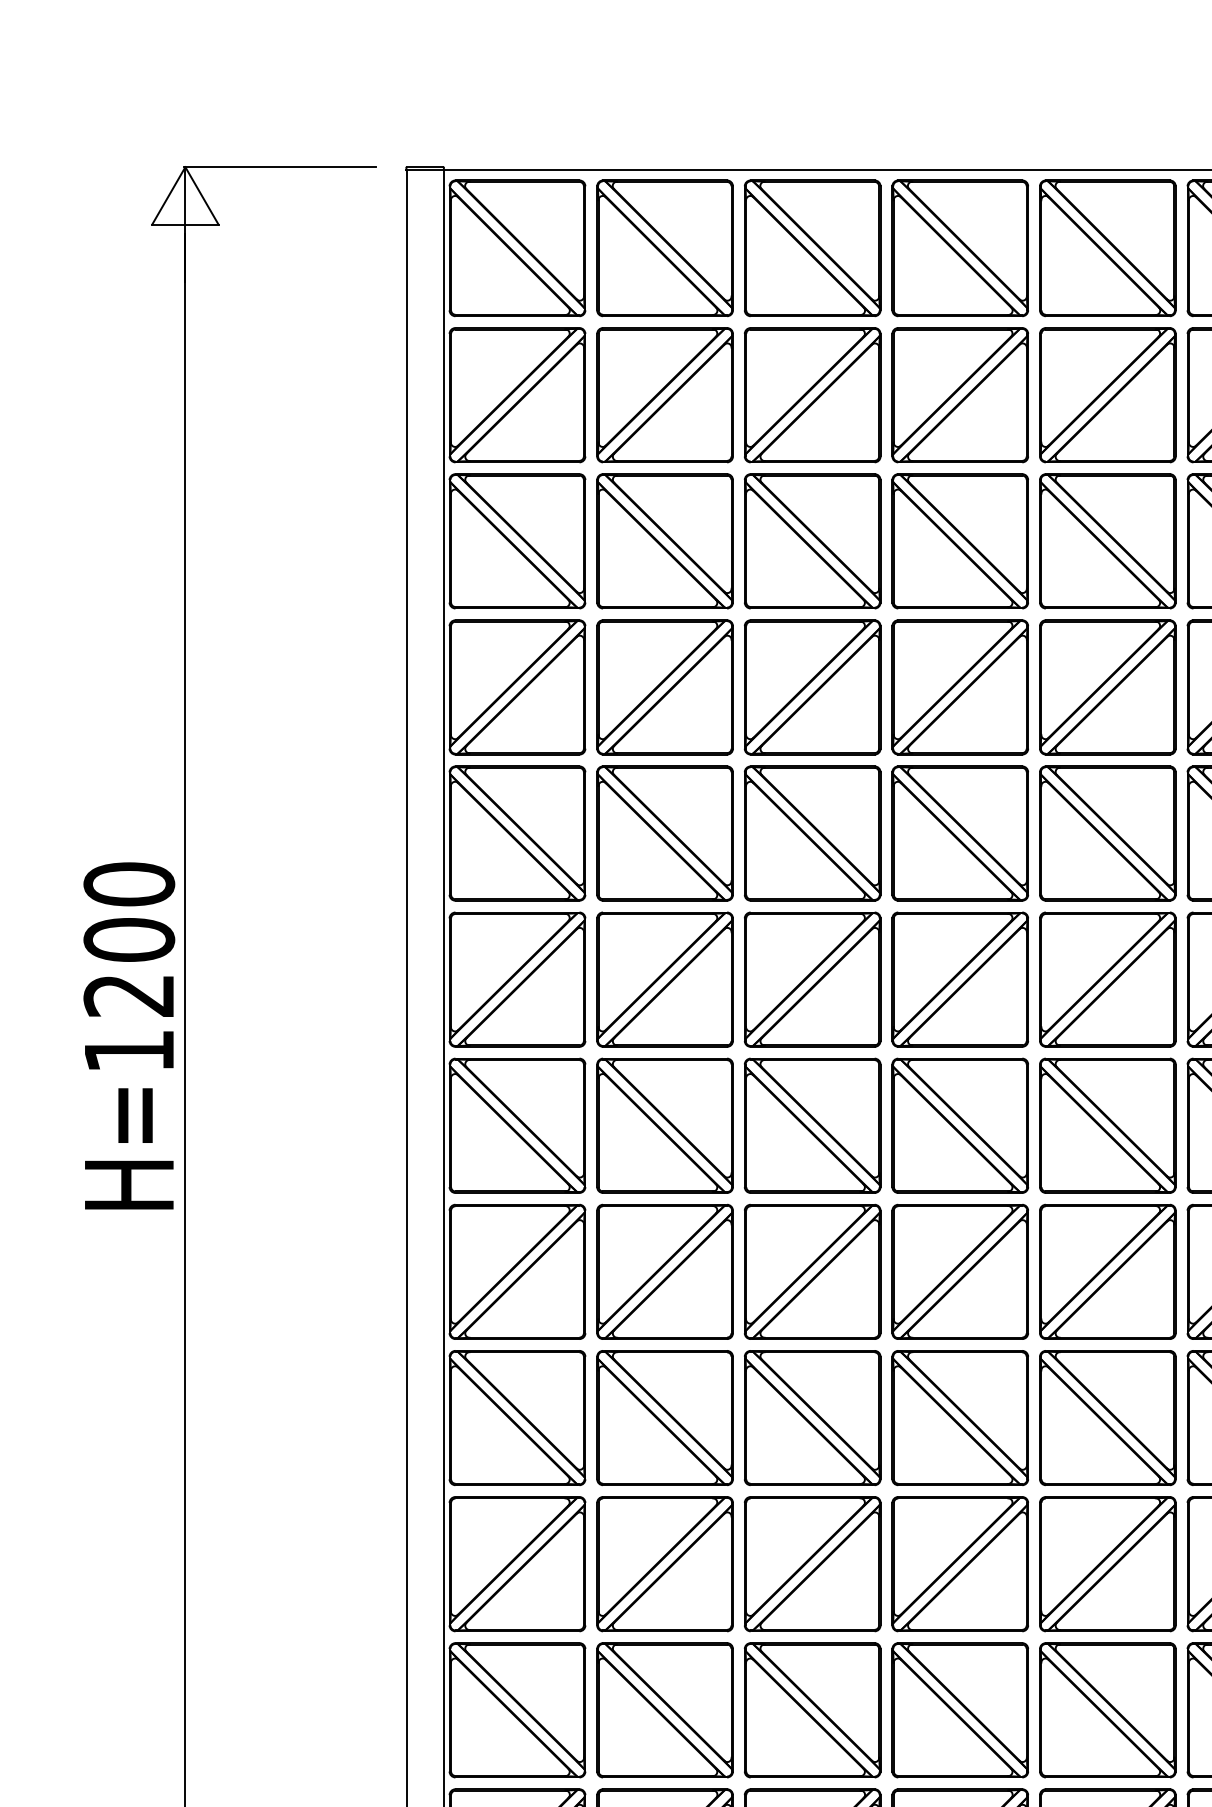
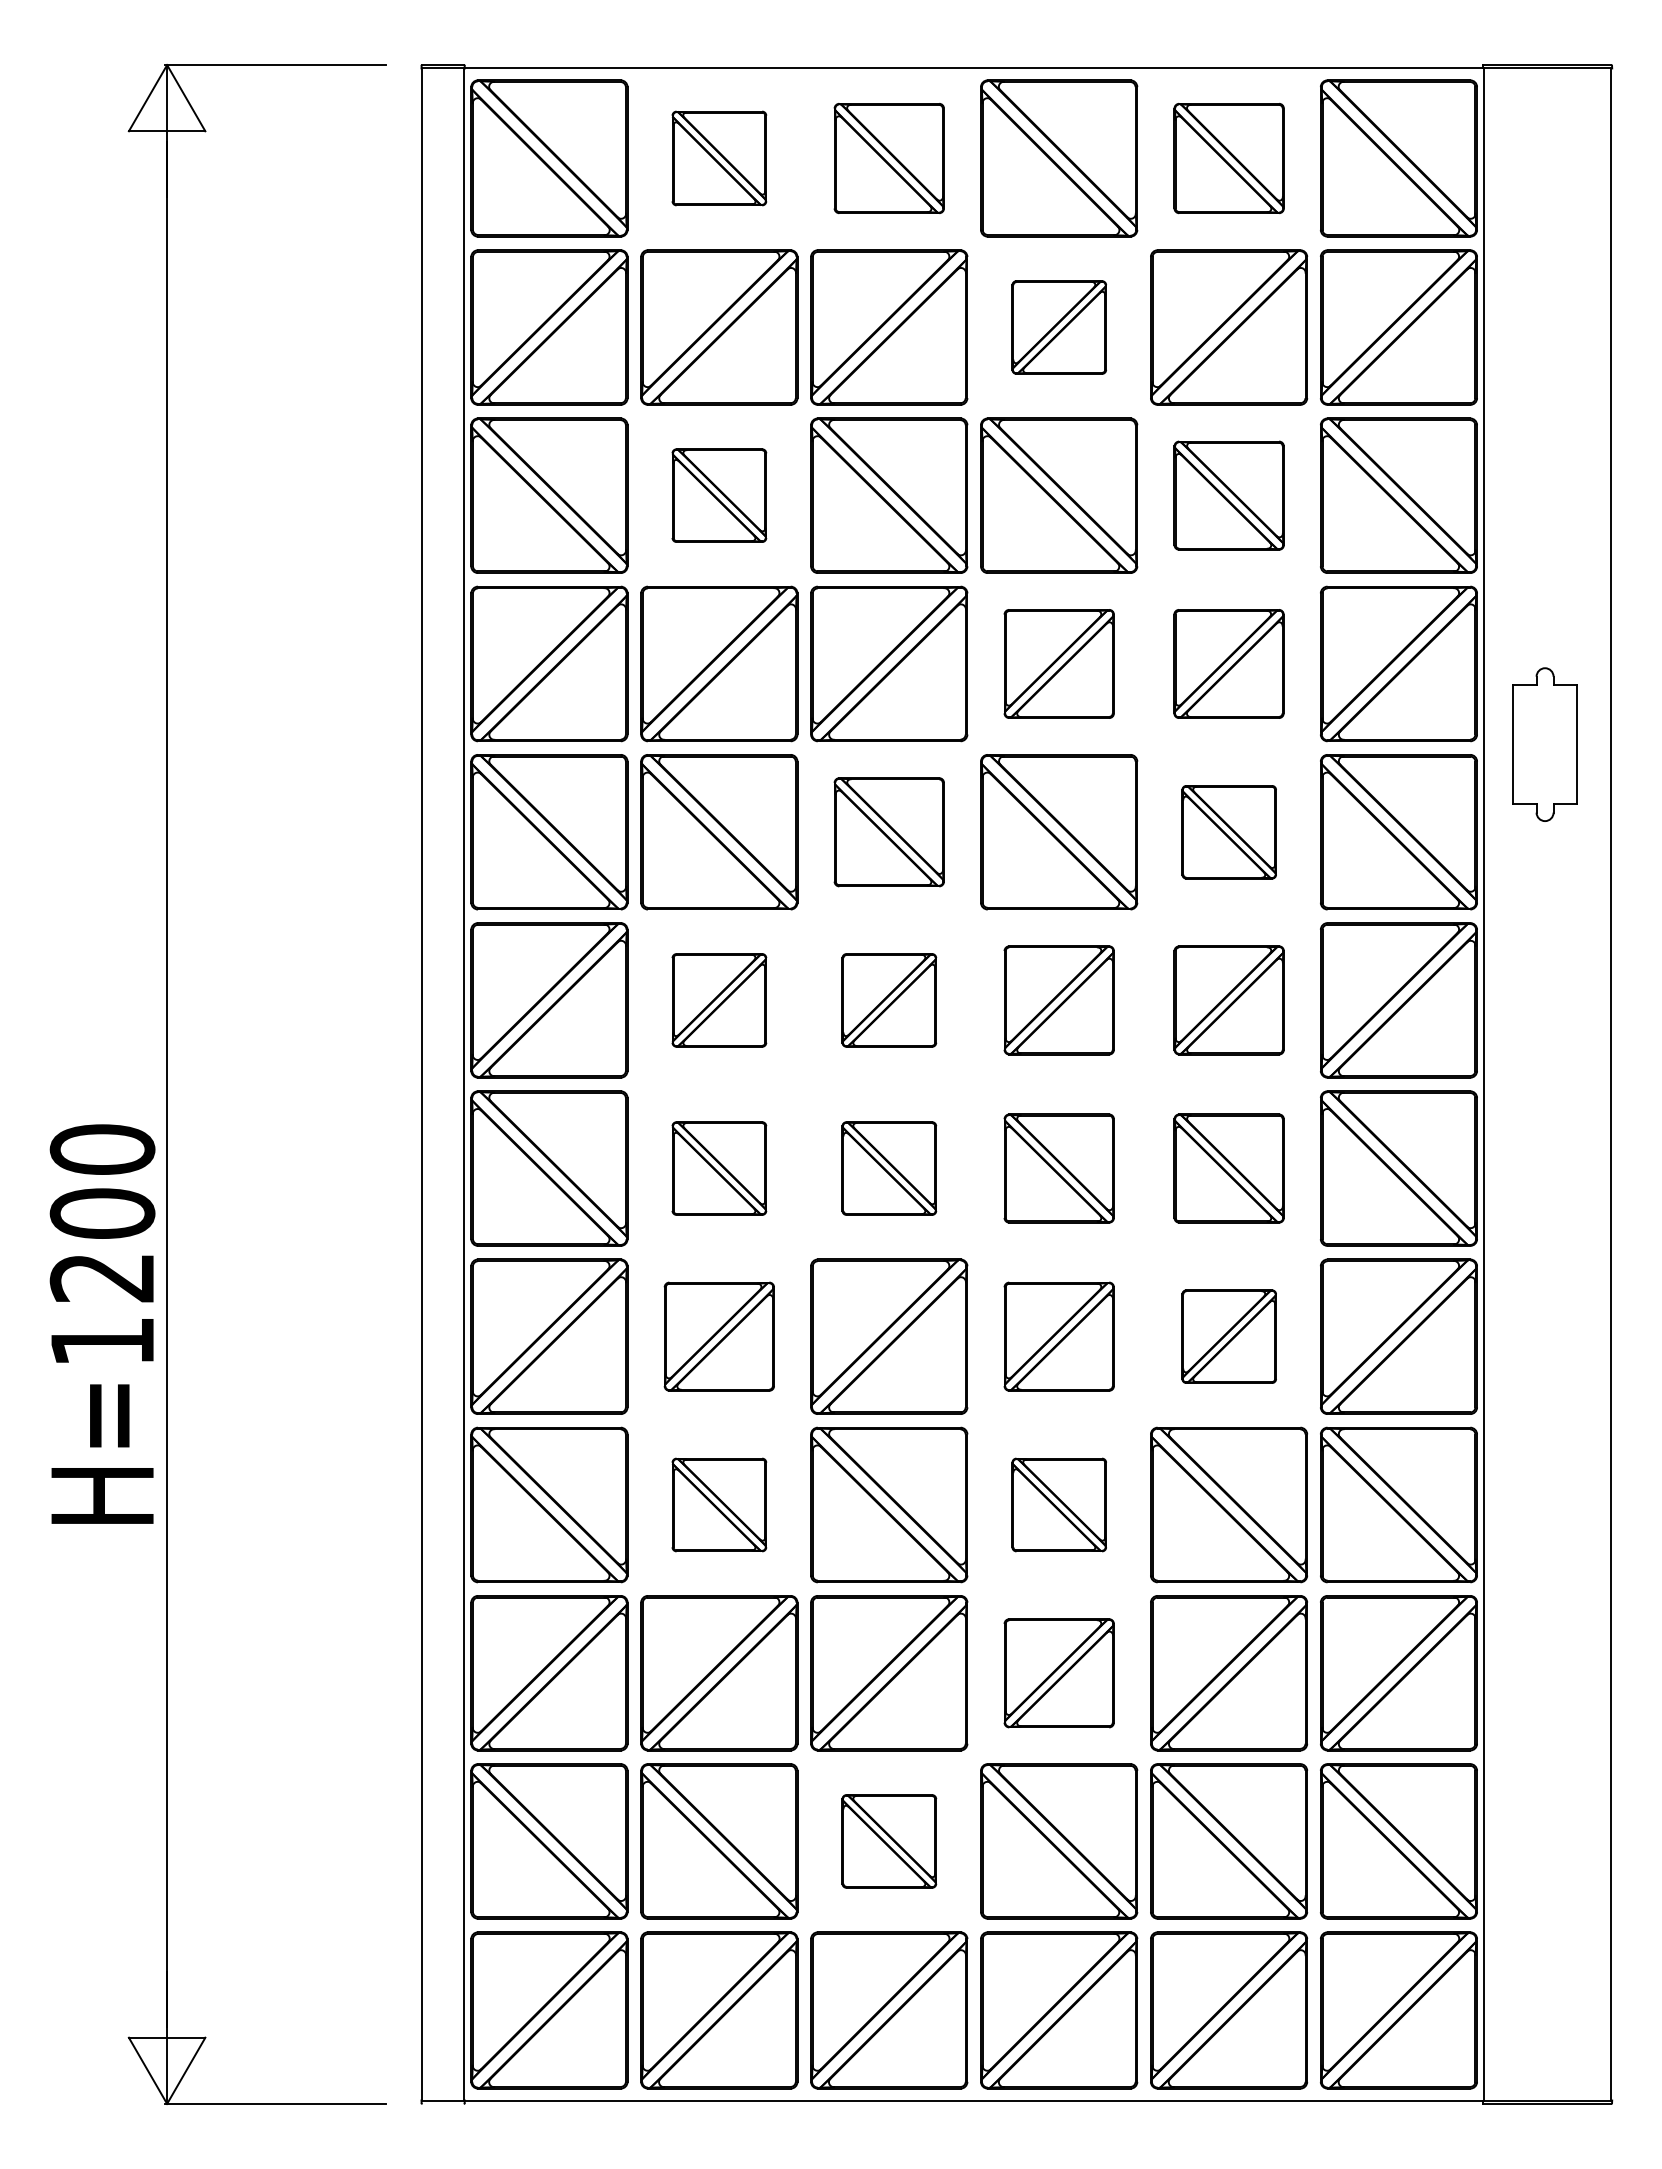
part: (665, 248) -> (719, 158), size x0.6
part: (812, 248) -> (889, 158), size x0.7
part: (1108, 248) -> (1229, 158), size x0.7
part: (960, 395) -> (1059, 327), size x0.6
part: (665, 541) -> (719, 495), size x0.6
part: (1108, 541) -> (1229, 495), size x0.7
part: (960, 687) -> (1059, 663), size x0.7
part: (1107, 687) -> (1228, 663), size x0.7
part: (812, 833) -> (889, 832), size x0.7
part: (1108, 833) -> (1229, 832), size x0.6
part: (665, 979) -> (719, 1000), size x0.6
part: (812, 979) -> (889, 1000), size x0.6
part: (960, 979) -> (1059, 1000), size x0.7
part: (1108, 979) -> (1229, 1000), size x0.7
text: (129, 1035) -> (102, 1323), moved
part: (665, 1125) -> (719, 1168), size x0.6
part: (812, 1125) -> (889, 1168), size x0.6
part: (960, 1125) -> (1059, 1168), size x0.7
part: (1108, 1125) -> (1229, 1168), size x0.7
part: (665, 1271) -> (719, 1336), size x0.7
part: (960, 1271) -> (1059, 1336), size x0.7
part: (1108, 1271) -> (1229, 1336), size x0.6
part: (665, 1417) -> (719, 1504), size x0.6
part: (960, 1417) -> (1059, 1504), size x0.6
part: (960, 1564) -> (1059, 1673), size x0.7
part: (812, 1710) -> (889, 1841), size x0.6

